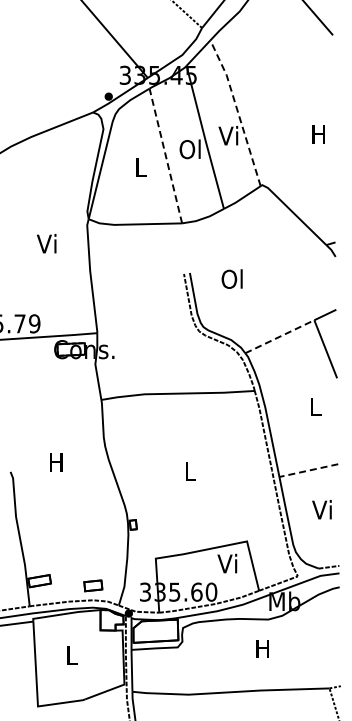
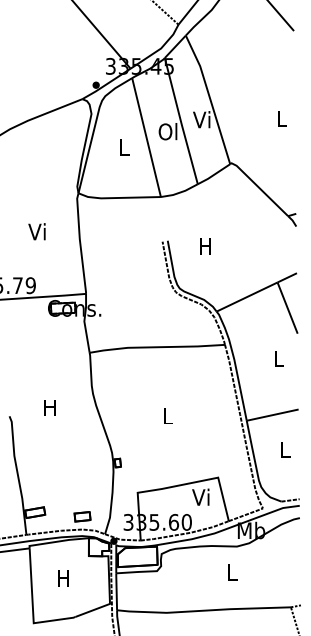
line: (237, 111) -> (209, 98), dashed -> solid
text: (318, 134) -> (281, 118), H -> L
line: (165, 155) -> (146, 137), dashed -> solid
text: (46, 243) -> (36, 231), moved
text: (231, 278) -> (204, 245), Ol -> H
line: (280, 336) -> (247, 296), dashed -> solid
line: (308, 470) -> (272, 415), dashed -> solid
text: (321, 509) -> (283, 449), Vi -> L
text: (262, 648) -> (231, 572), H -> L
text: (71, 655) -> (63, 578), L -> H

